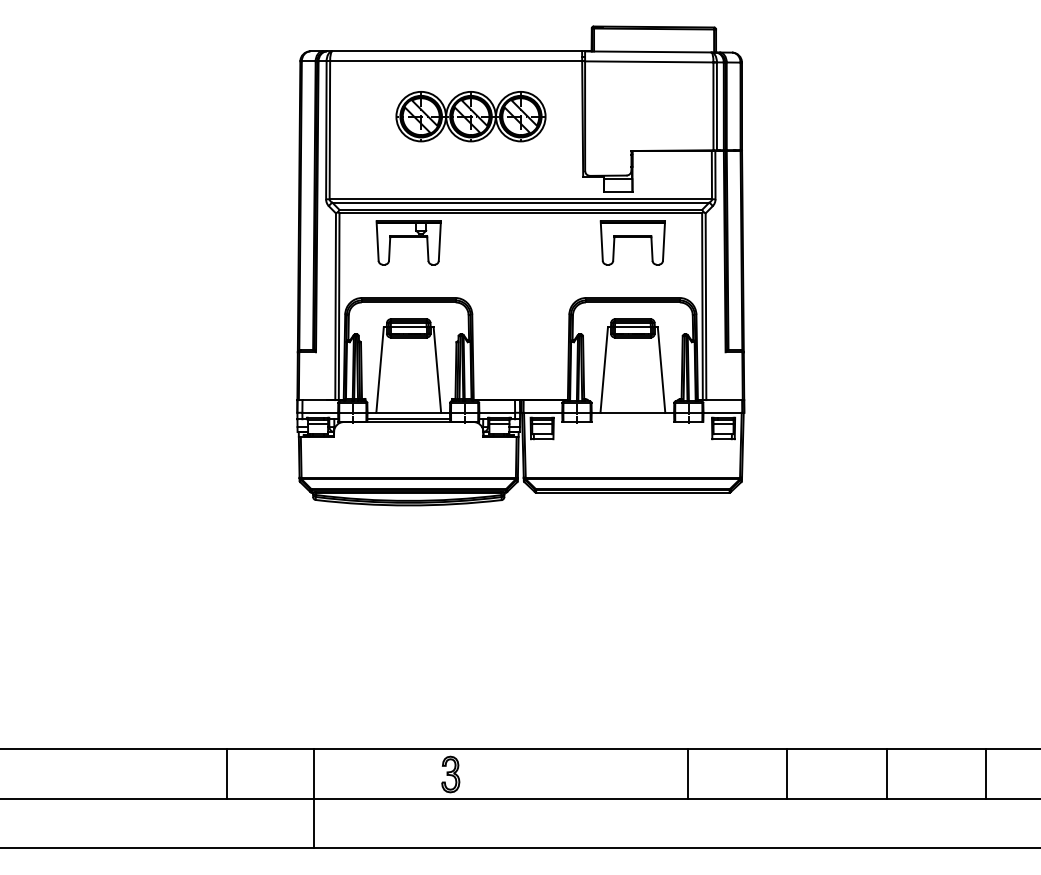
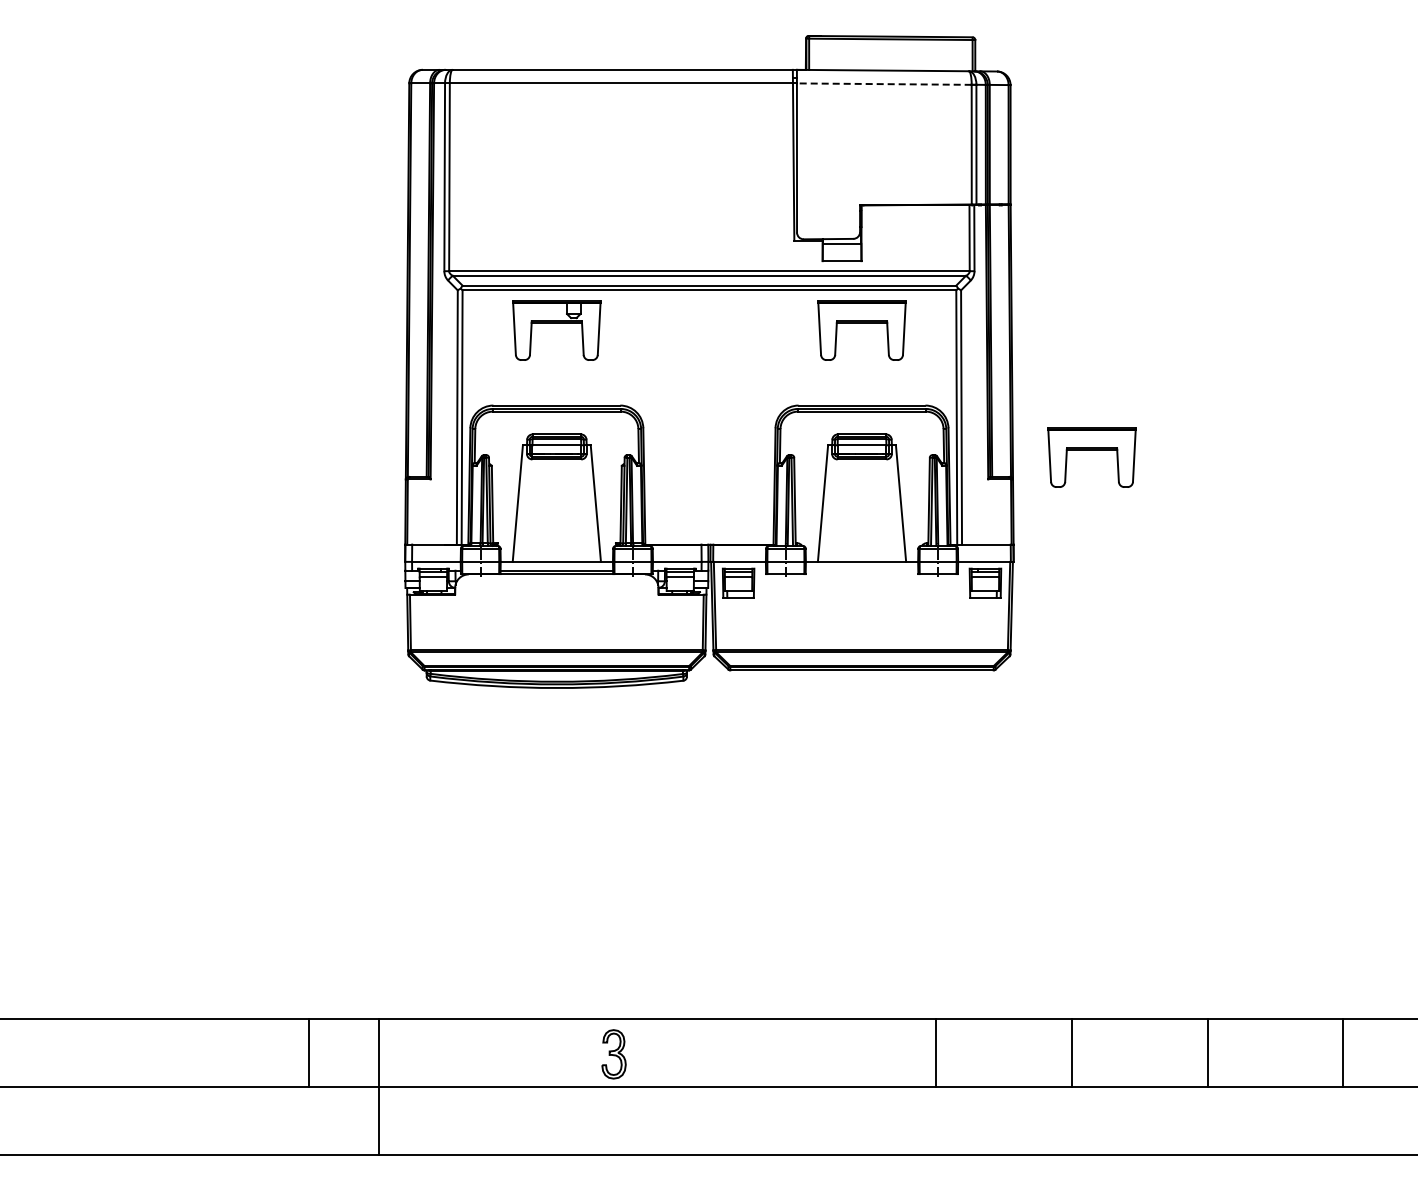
line: (648, 62) -> (883, 84), solid -> dashed
part: (470, 116) -> (641, 158), removed
part: (801, 330) -> (1091, 450), added
line: (313, 798) -> (378, 1087), moved

